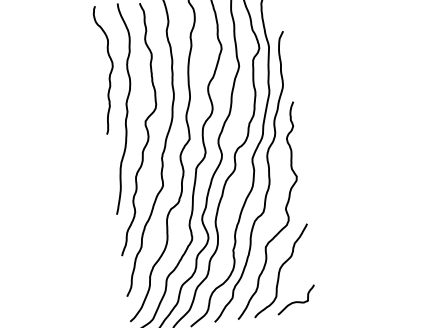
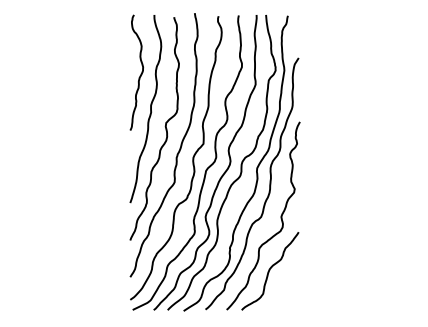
curve: (296, 301) -> (280, 300), removed

